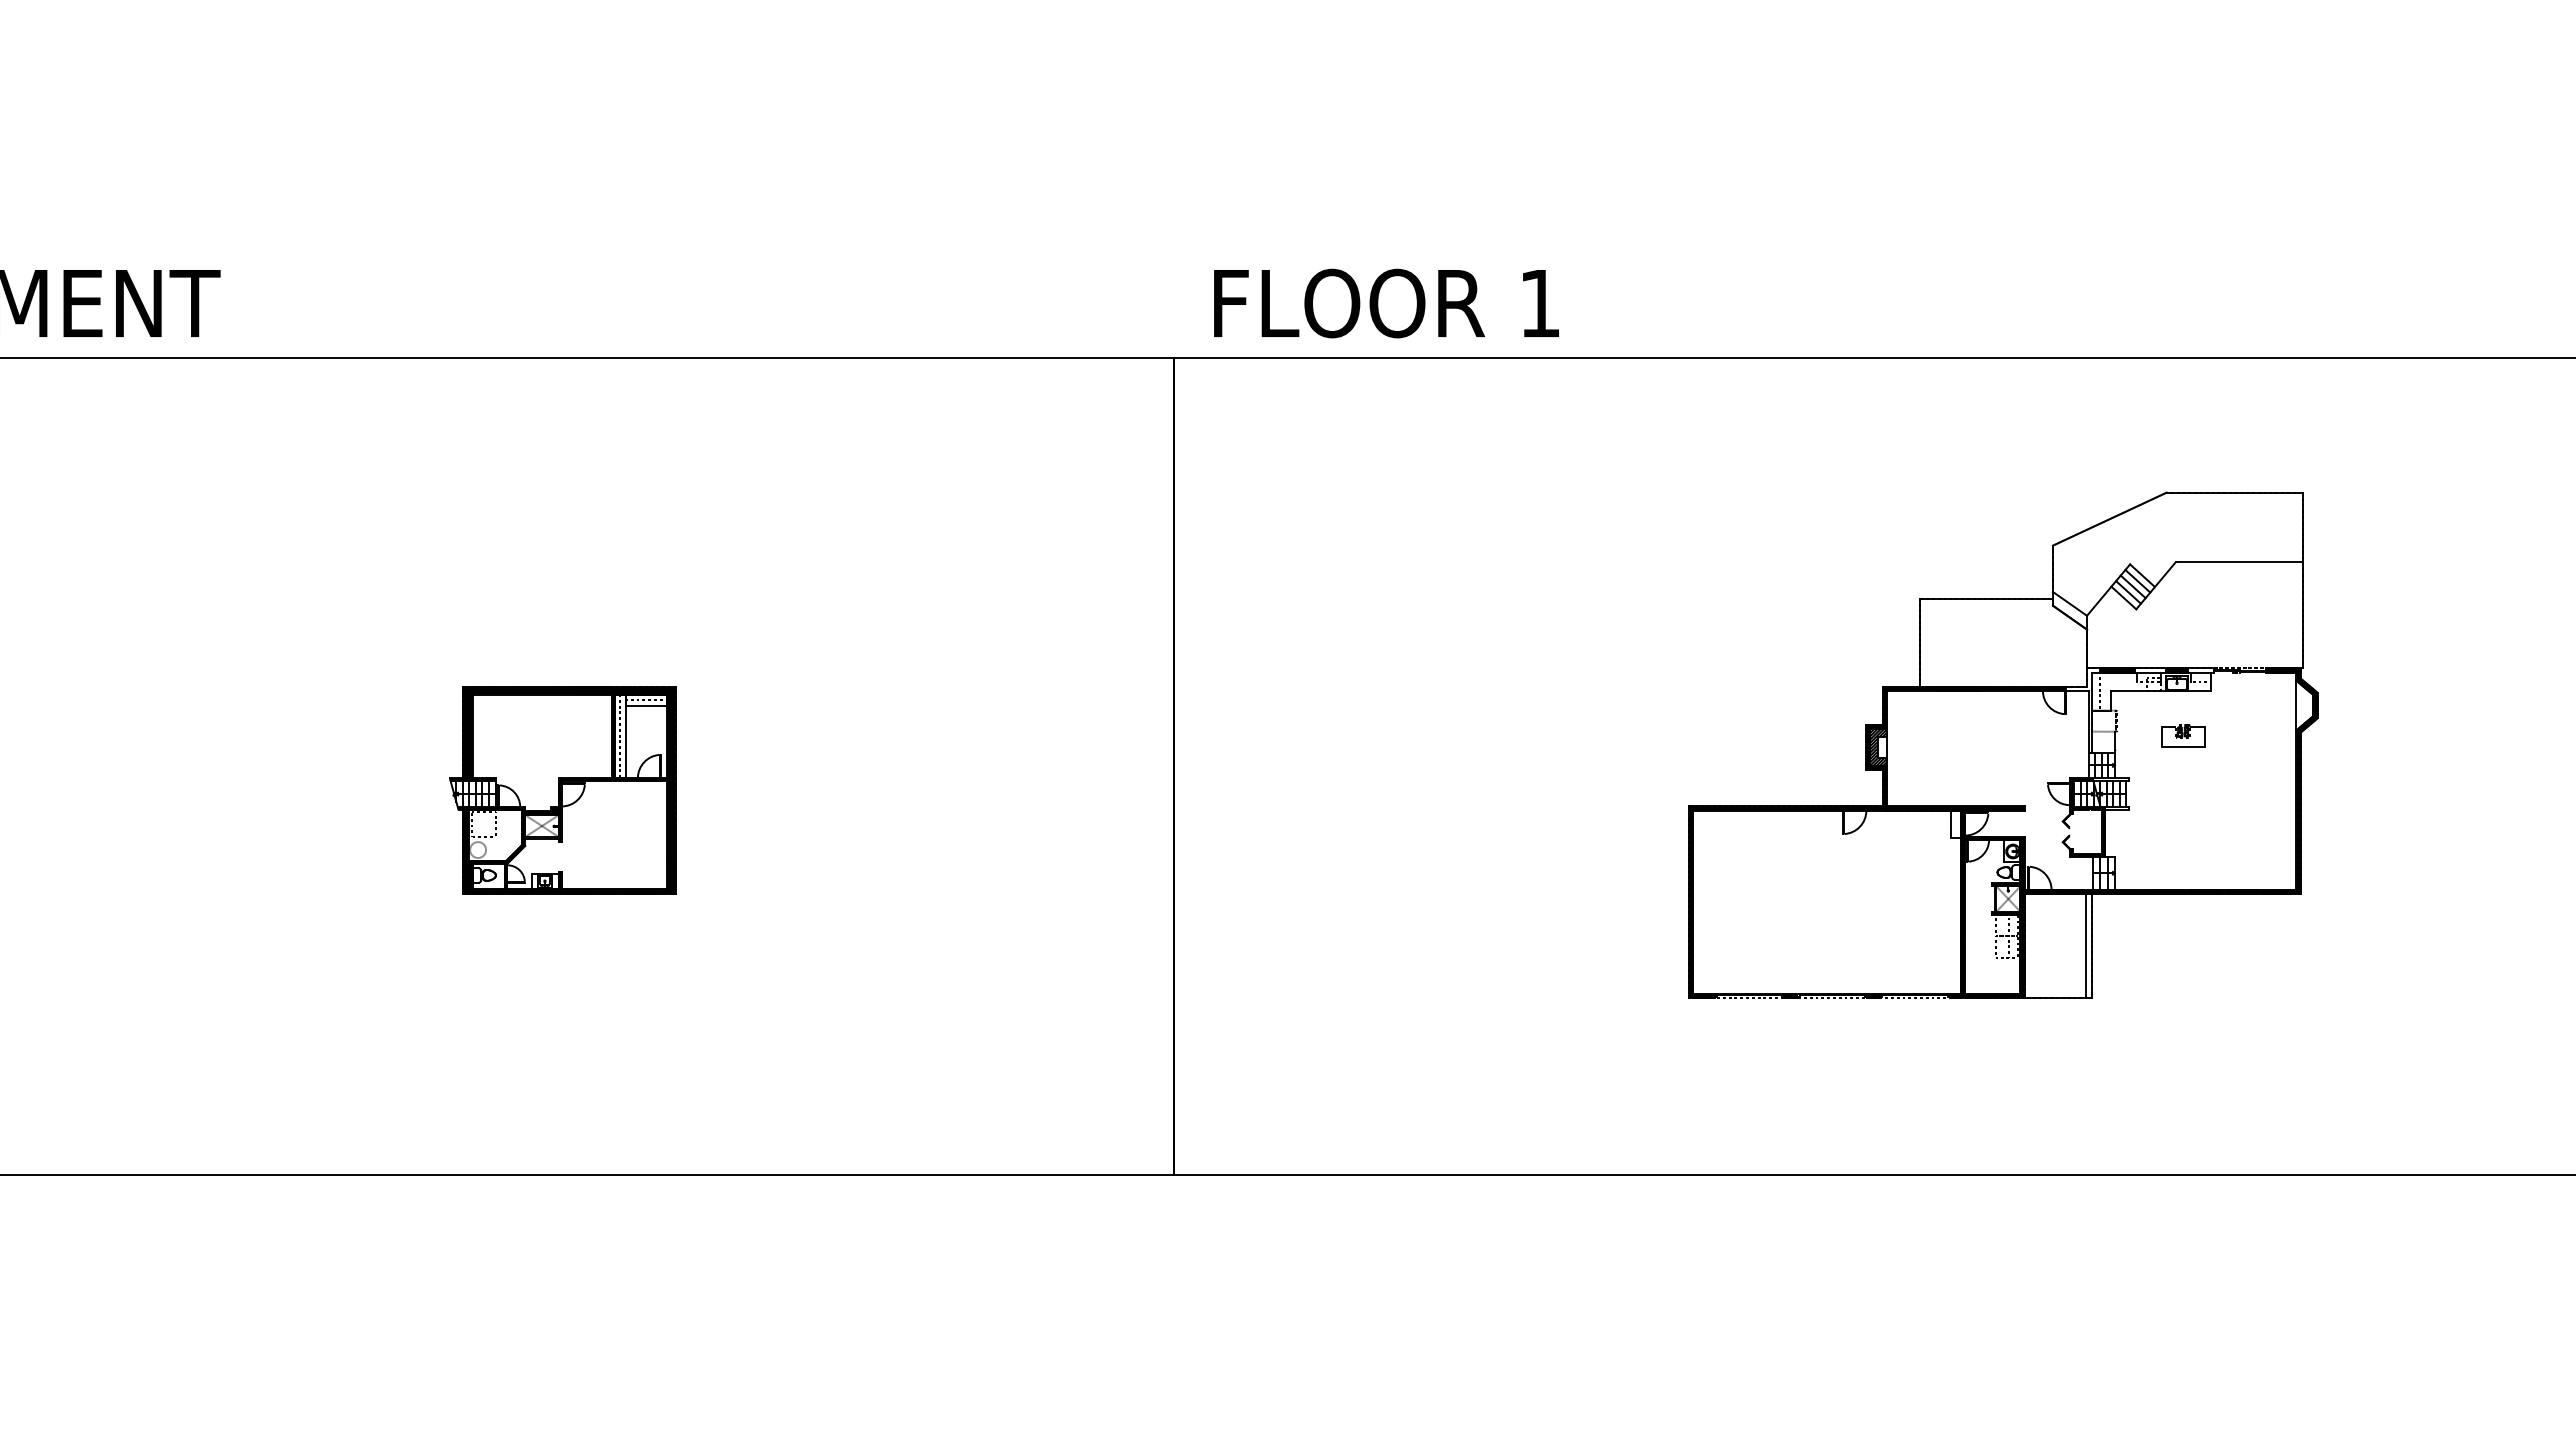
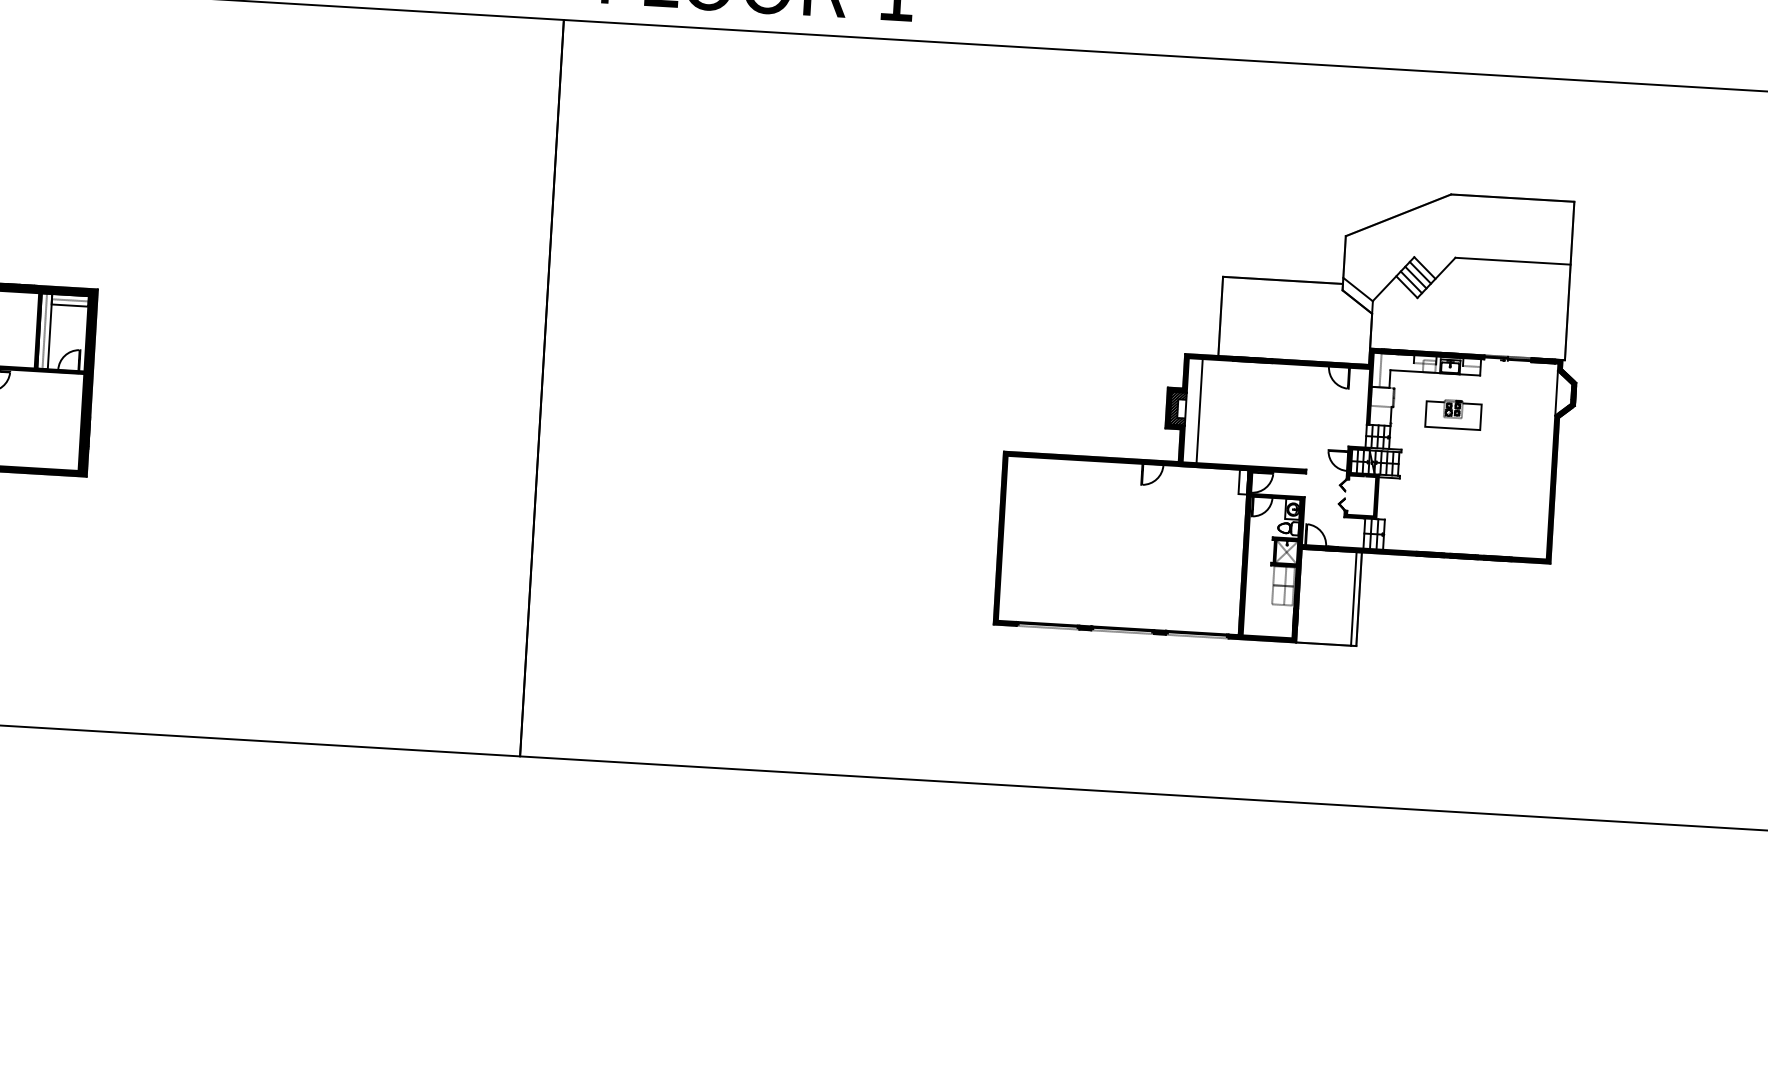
fill: (2140, 710) -> (1415, 389), added
part: (2183, 735) -> (1453, 414), size x1.43
line: (1902, 748) -> (1199, 410), added

